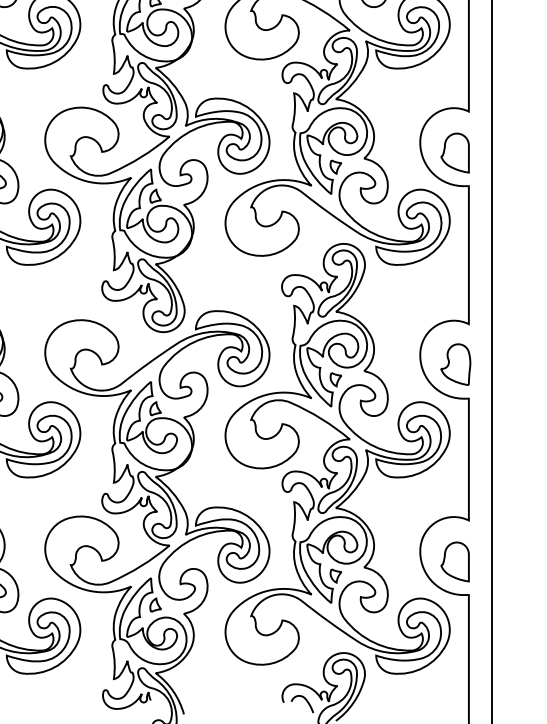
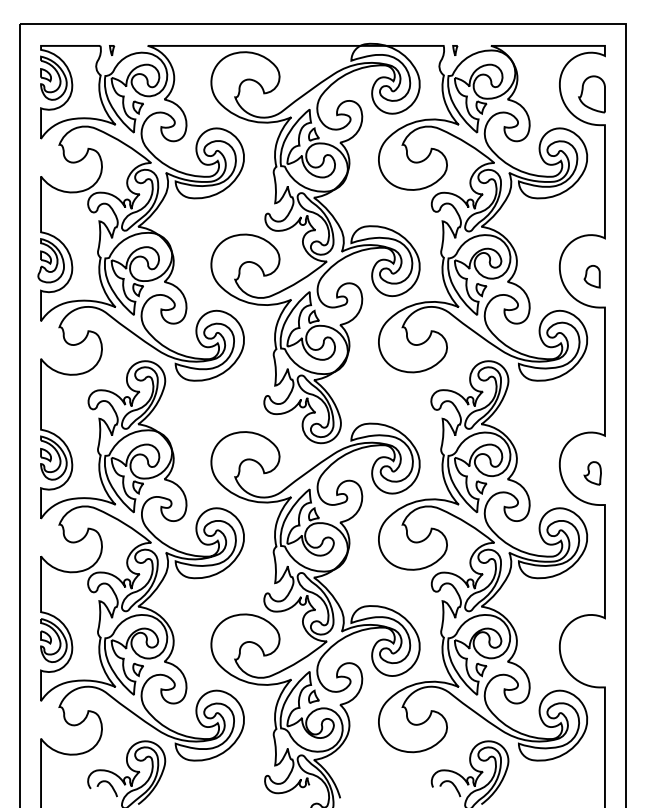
part: (454, 152) -> (591, 276), size x0.6
part: (455, 364) -> (592, 473), size x0.6
part: (454, 561) -> (591, 656), removed

